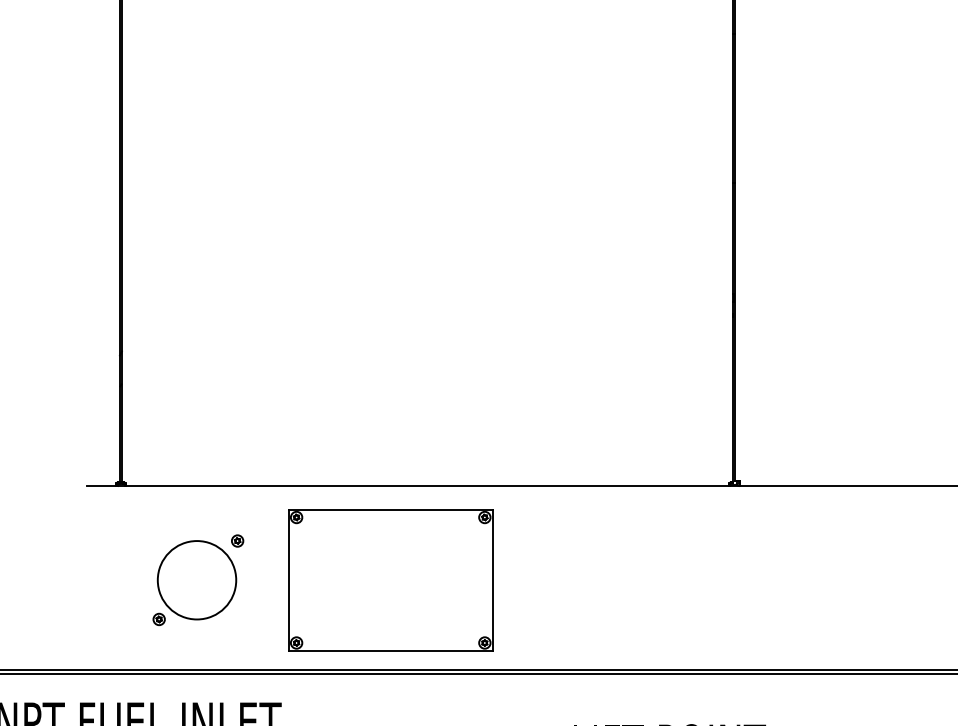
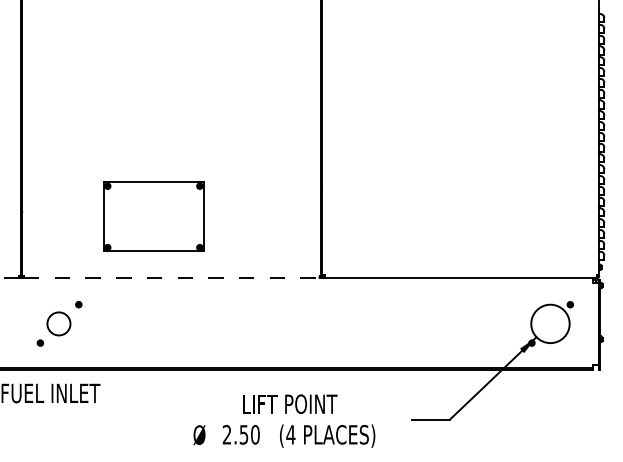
line: (426, 485) -> (171, 277), solid -> dashed
circle: (196, 579) -> (58, 323), size x0.6
part: (390, 579) -> (153, 216), moved

